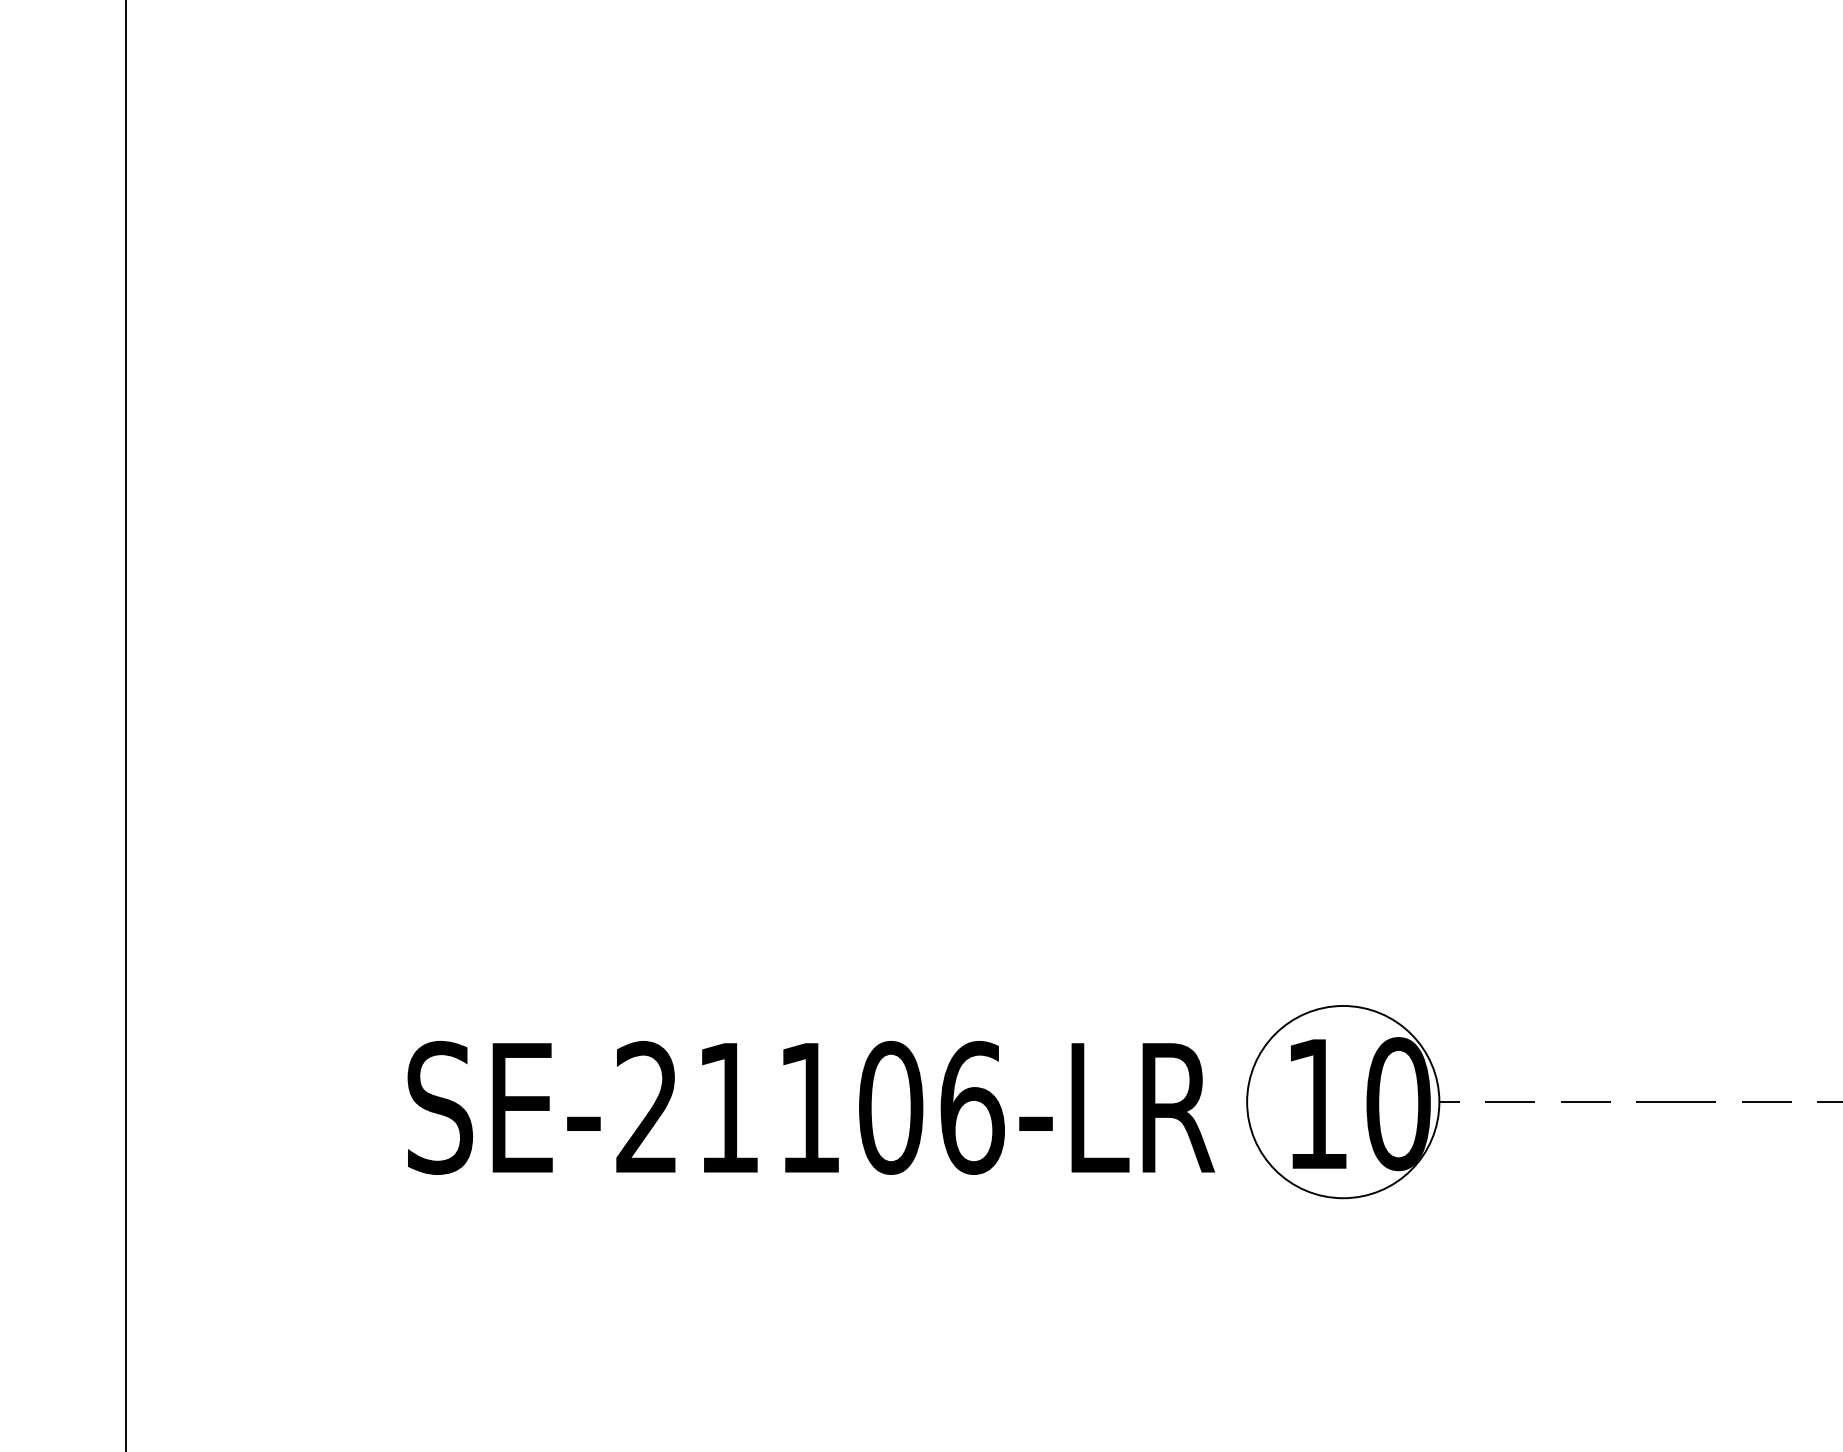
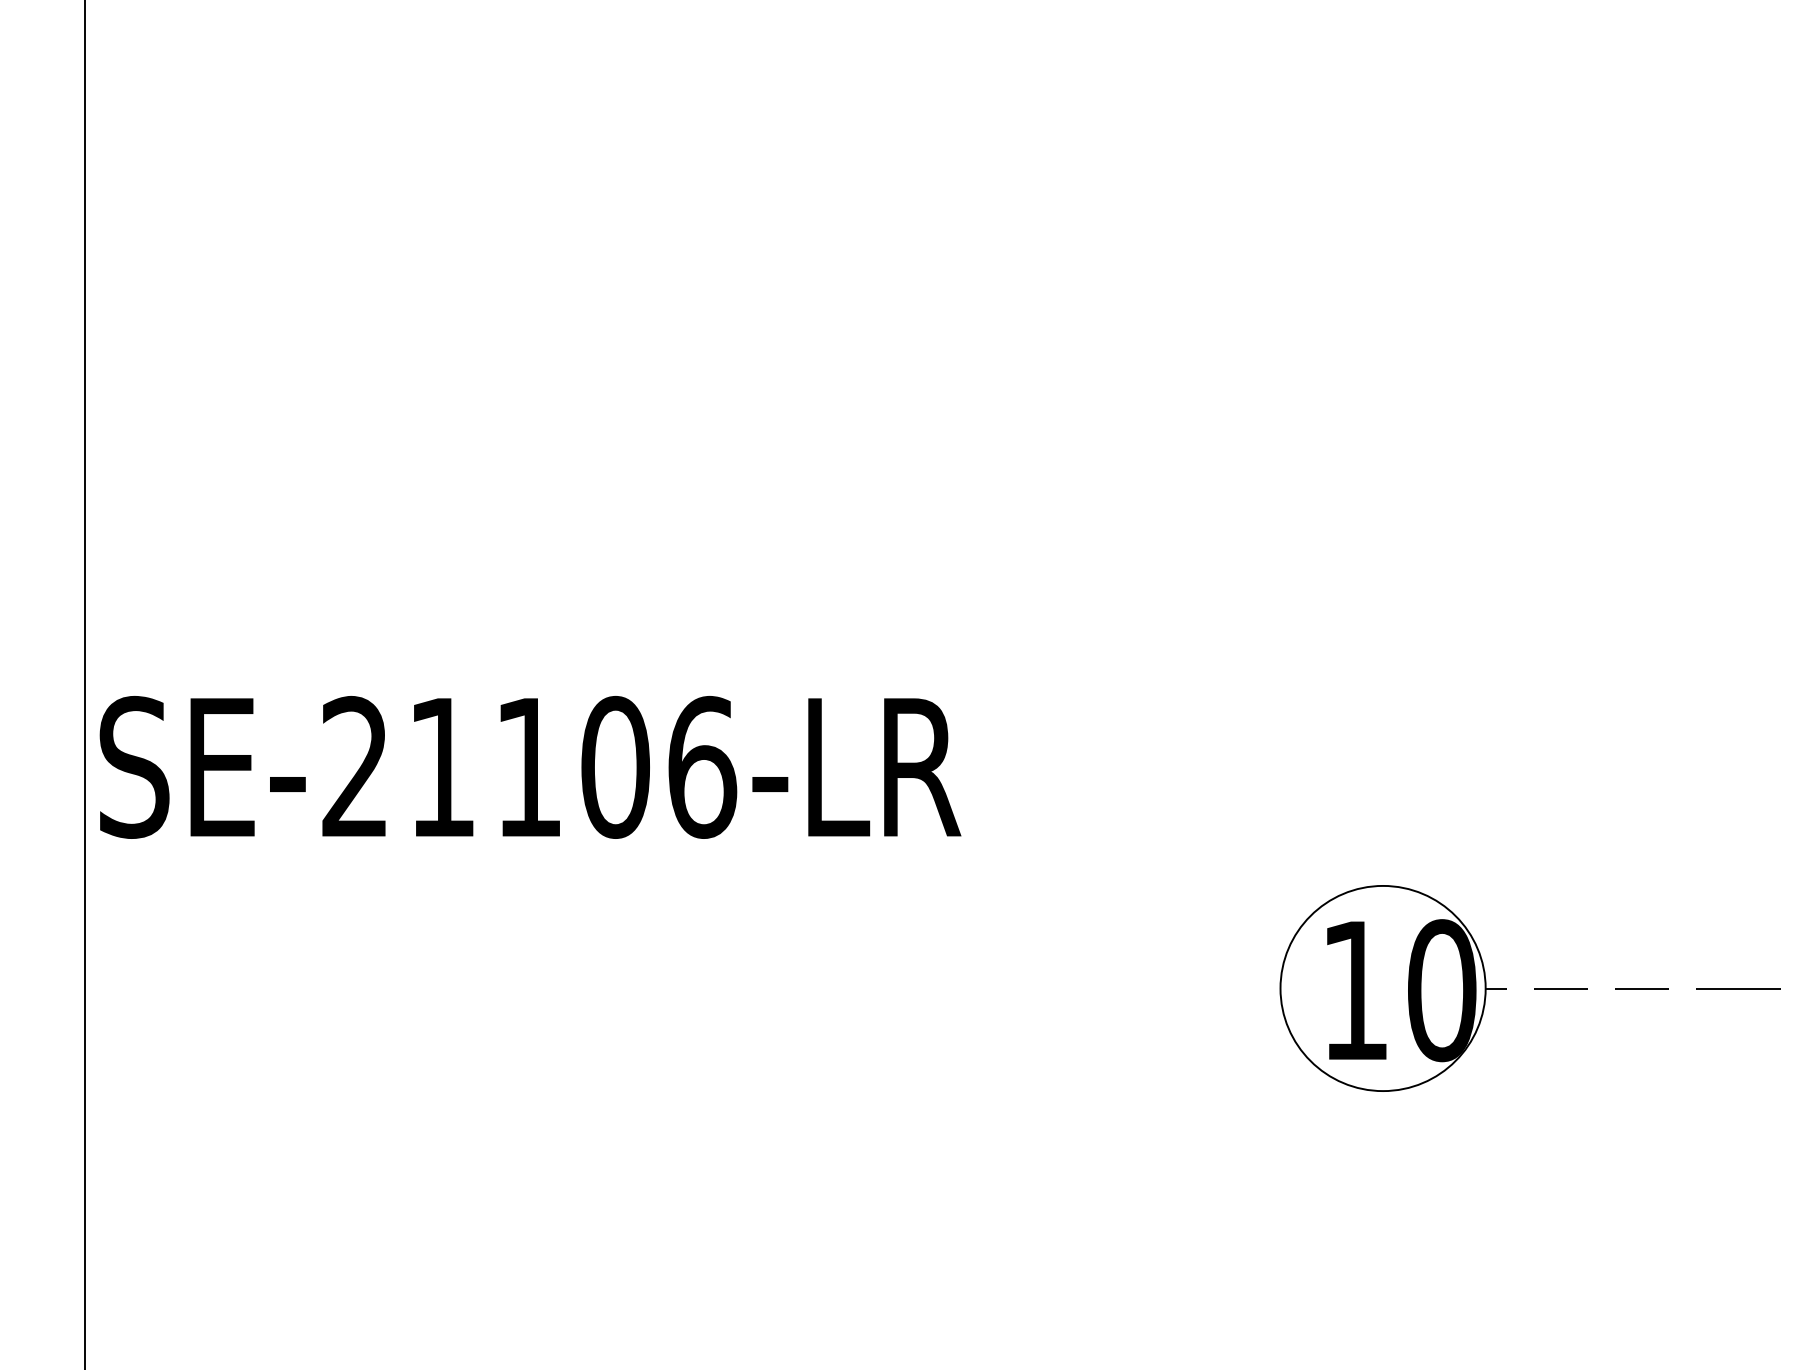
text: (810, 1107) -> (529, 766), moved

